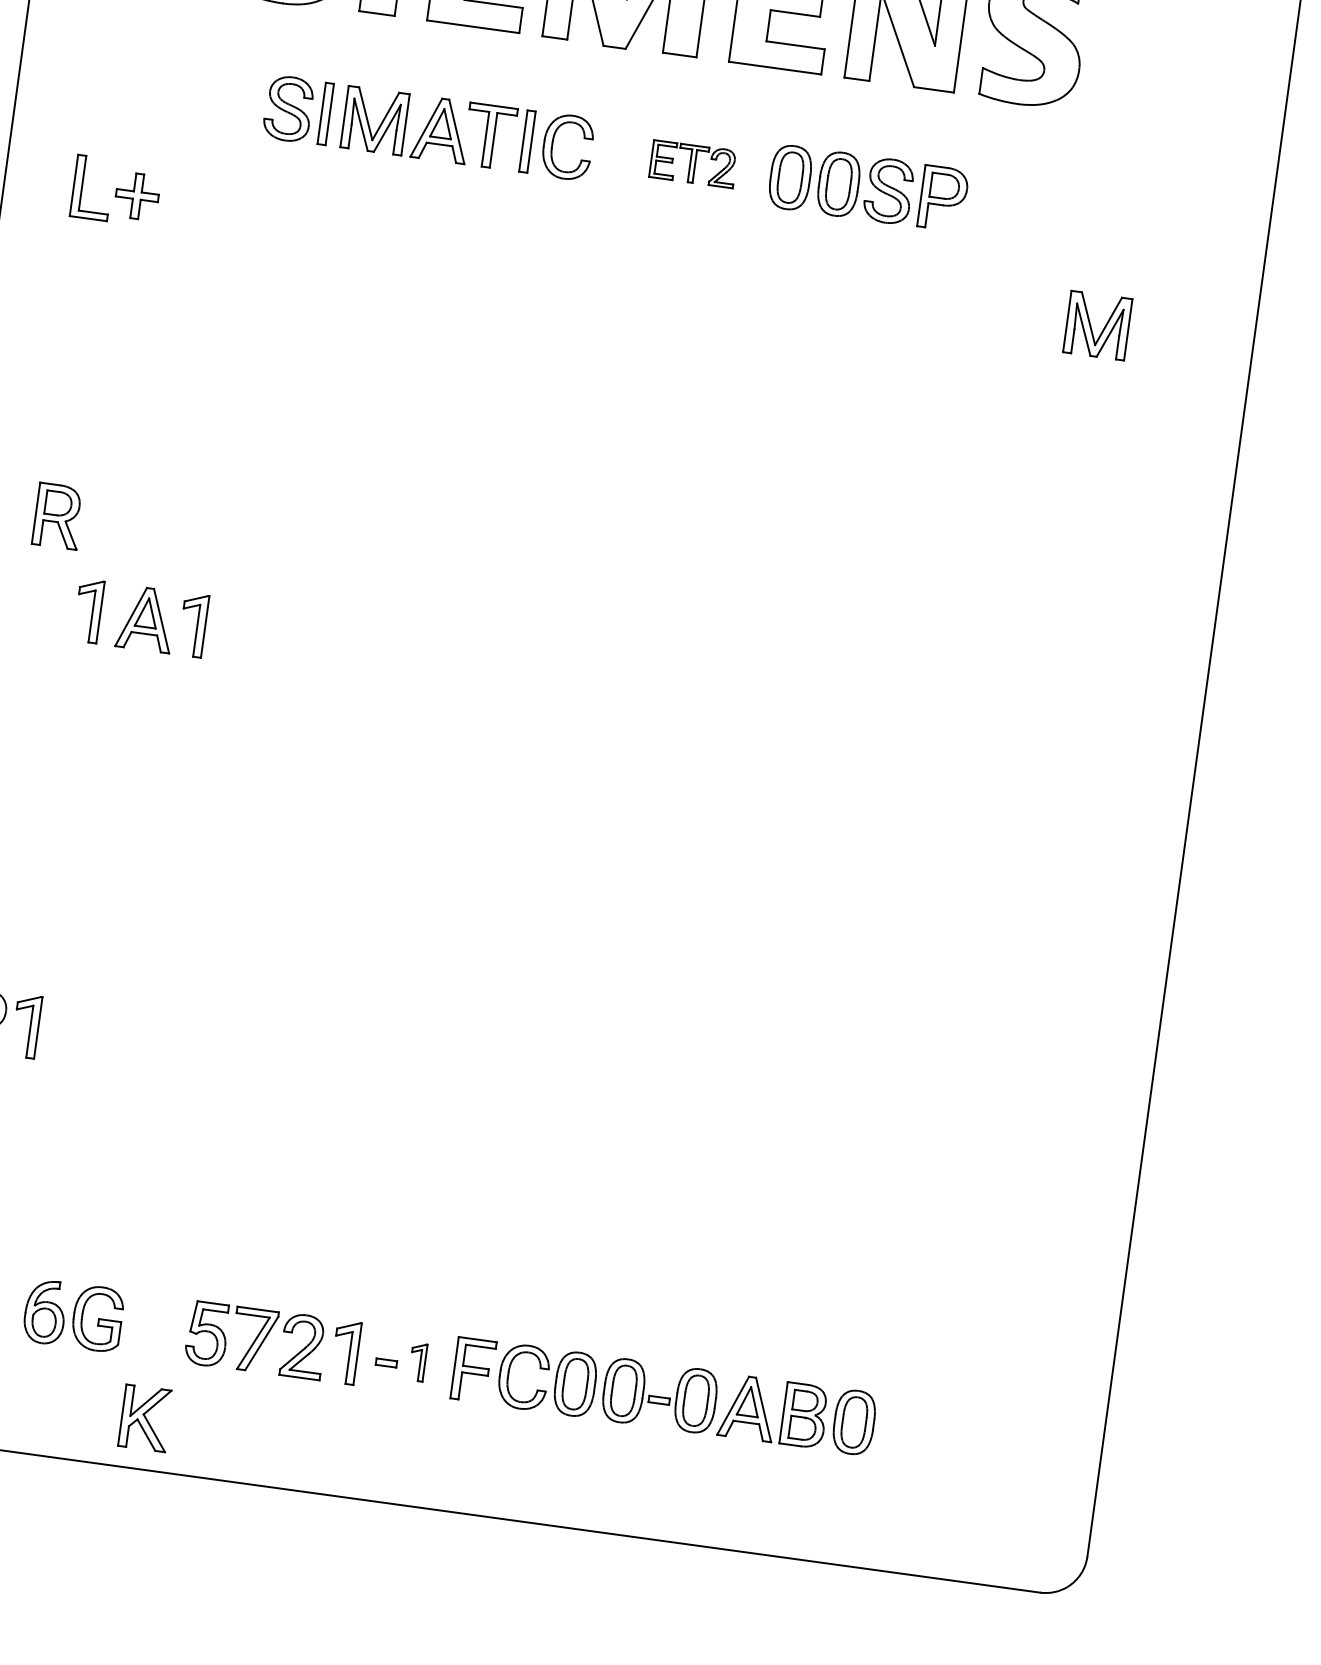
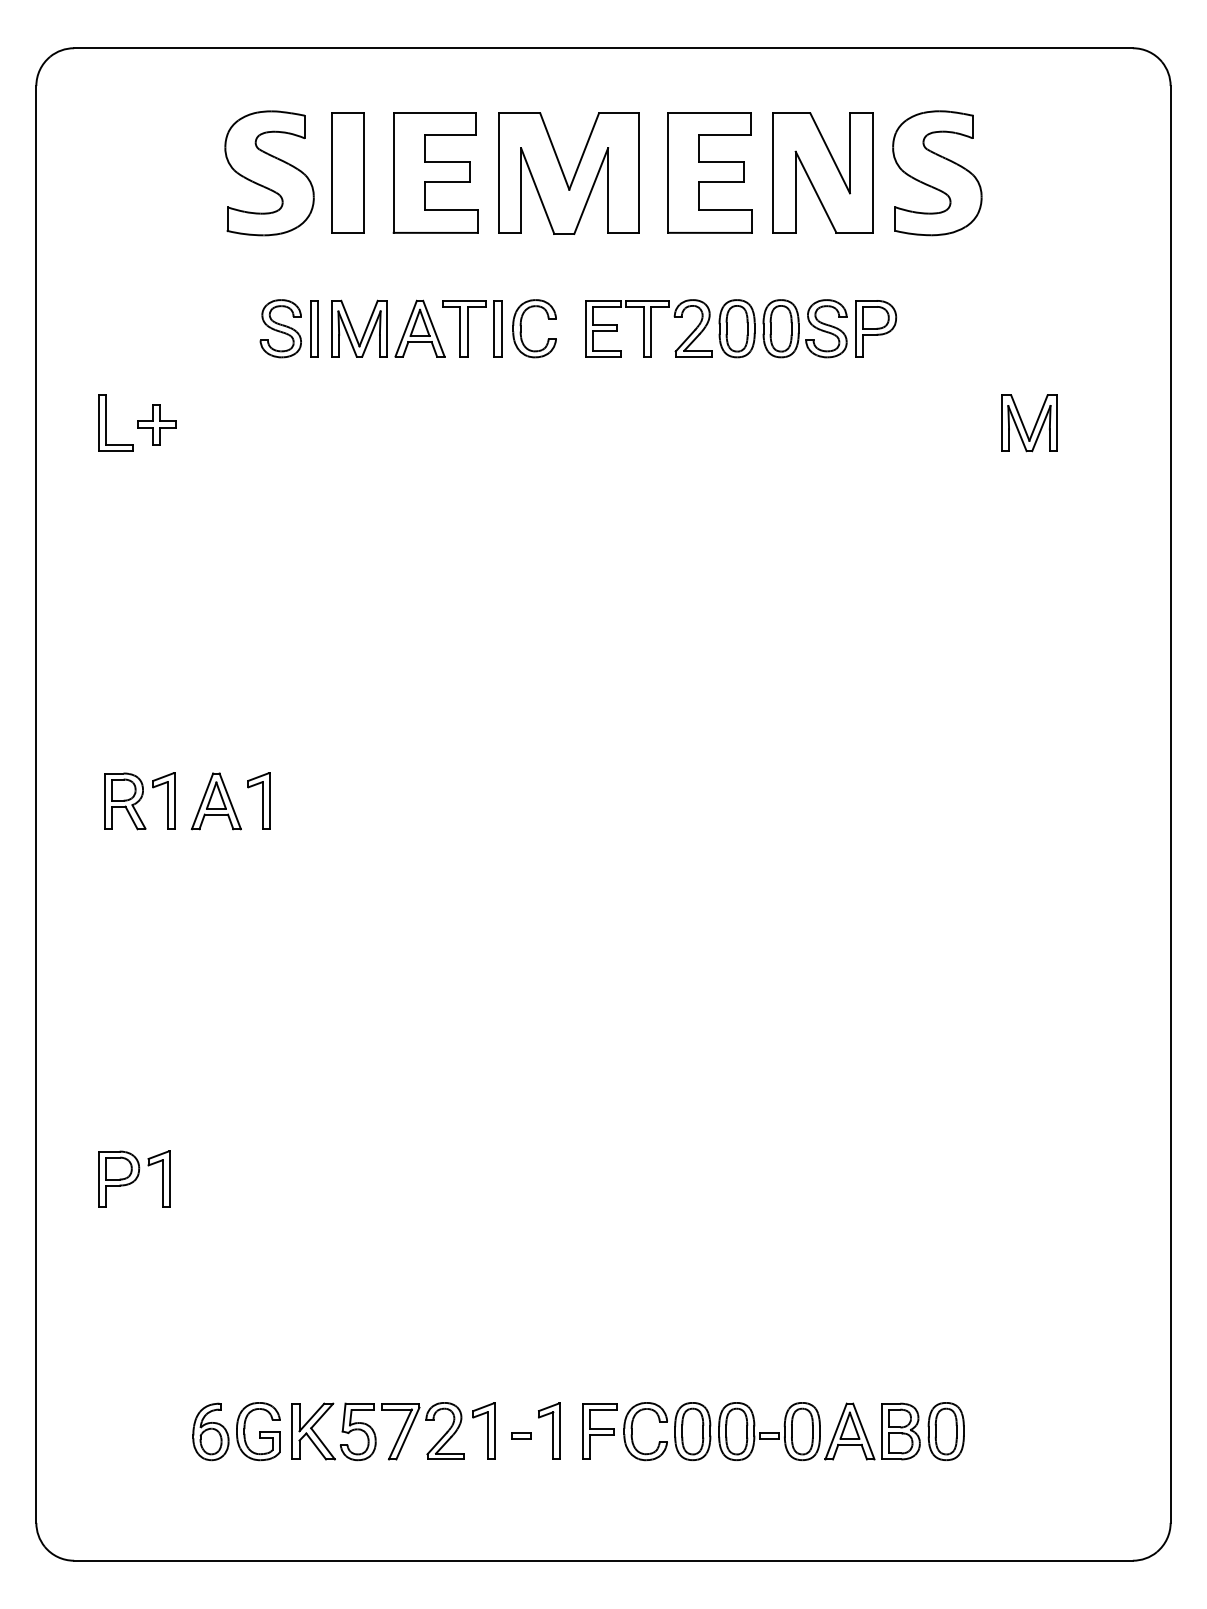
part: (692, 164) -> (648, 328), size x1.67
part: (58, 516) -> (125, 801), moved
part: (417, 1361) -> (549, 1430), size x1.67
part: (145, 1418) -> (313, 1431), moved

